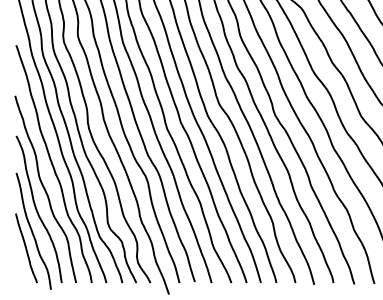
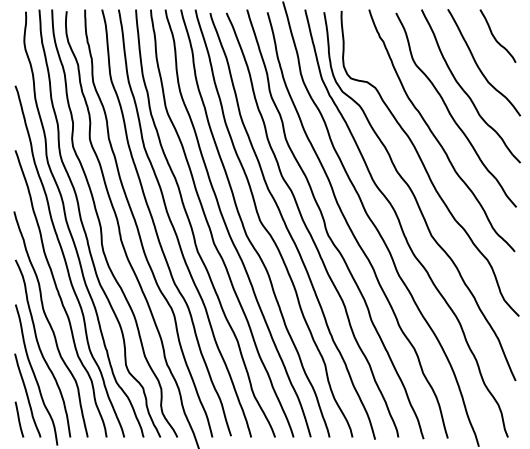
line: (19, 268) -> (19, 419), added

